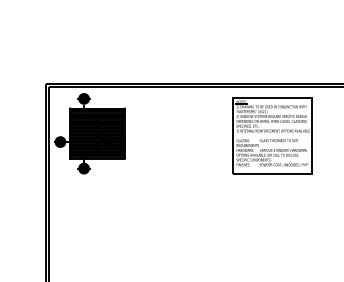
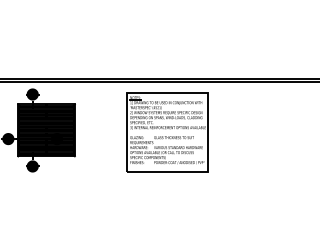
part: (272, 135) -> (167, 132), moved

